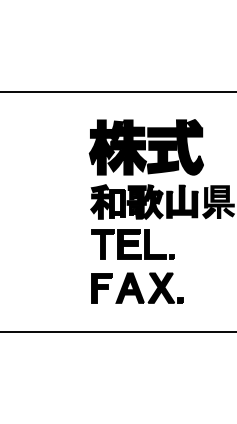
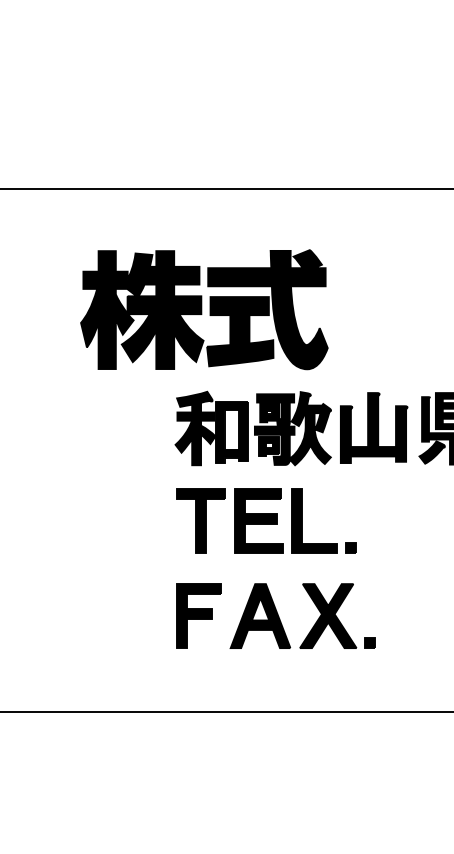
part: (145, 147) -> (202, 309), moved

